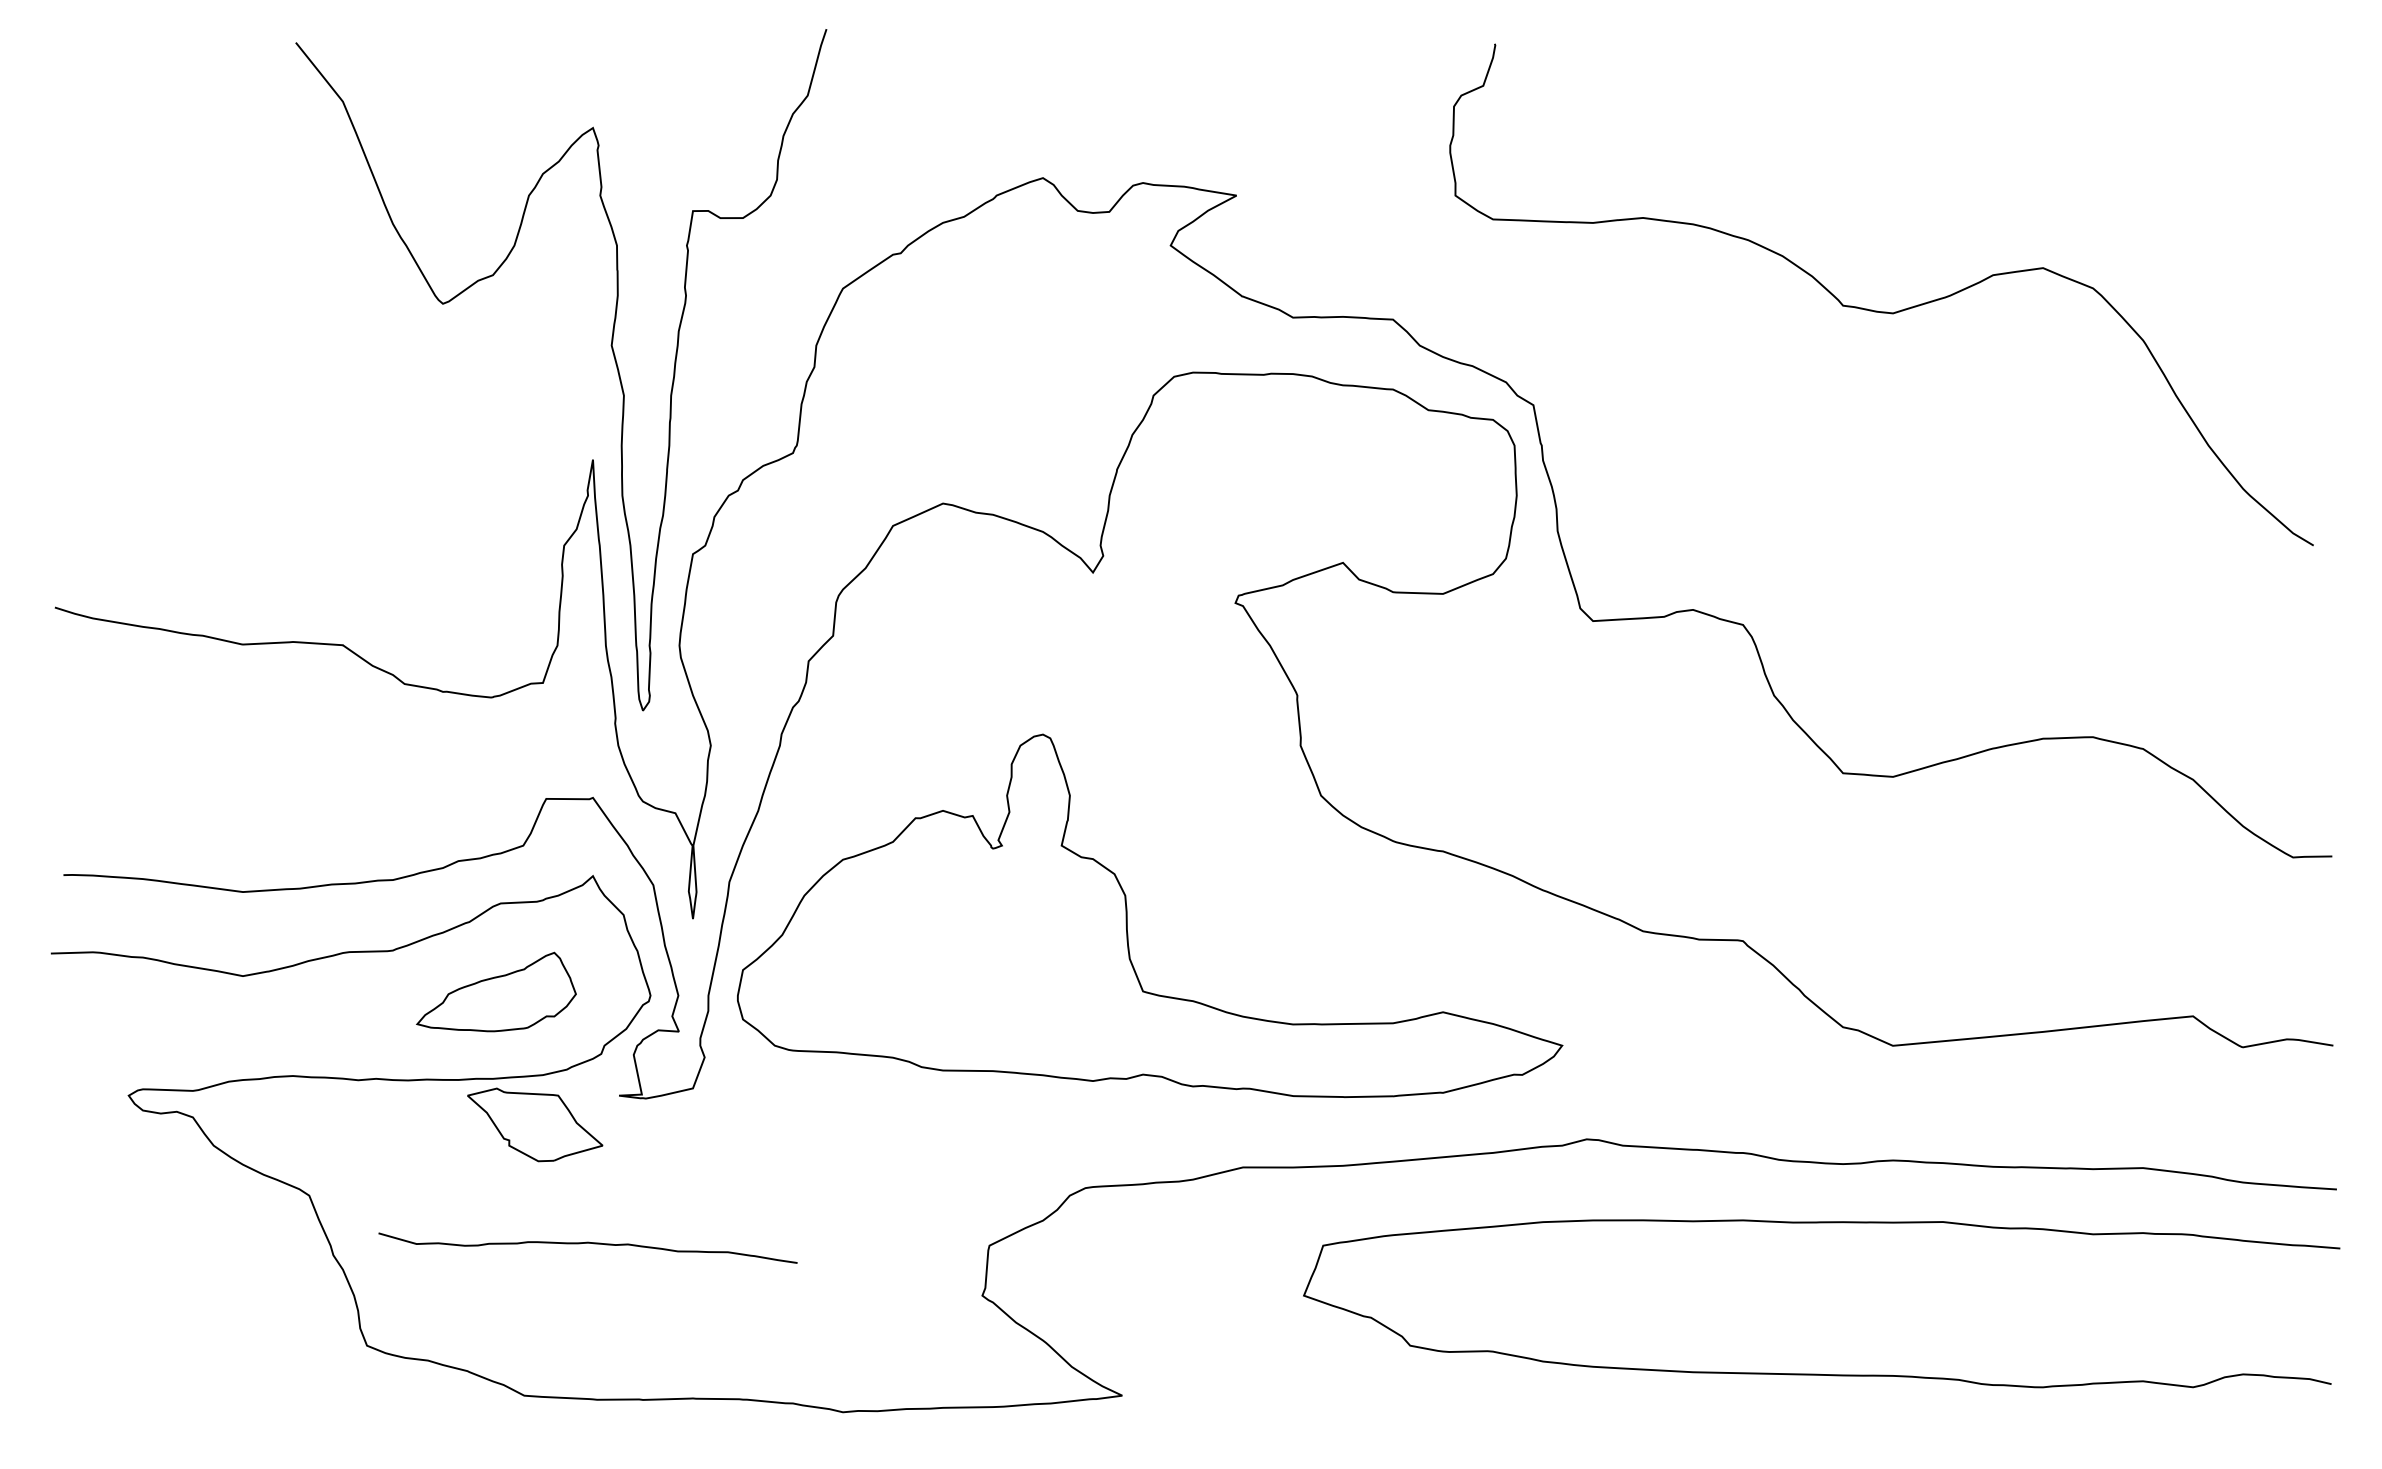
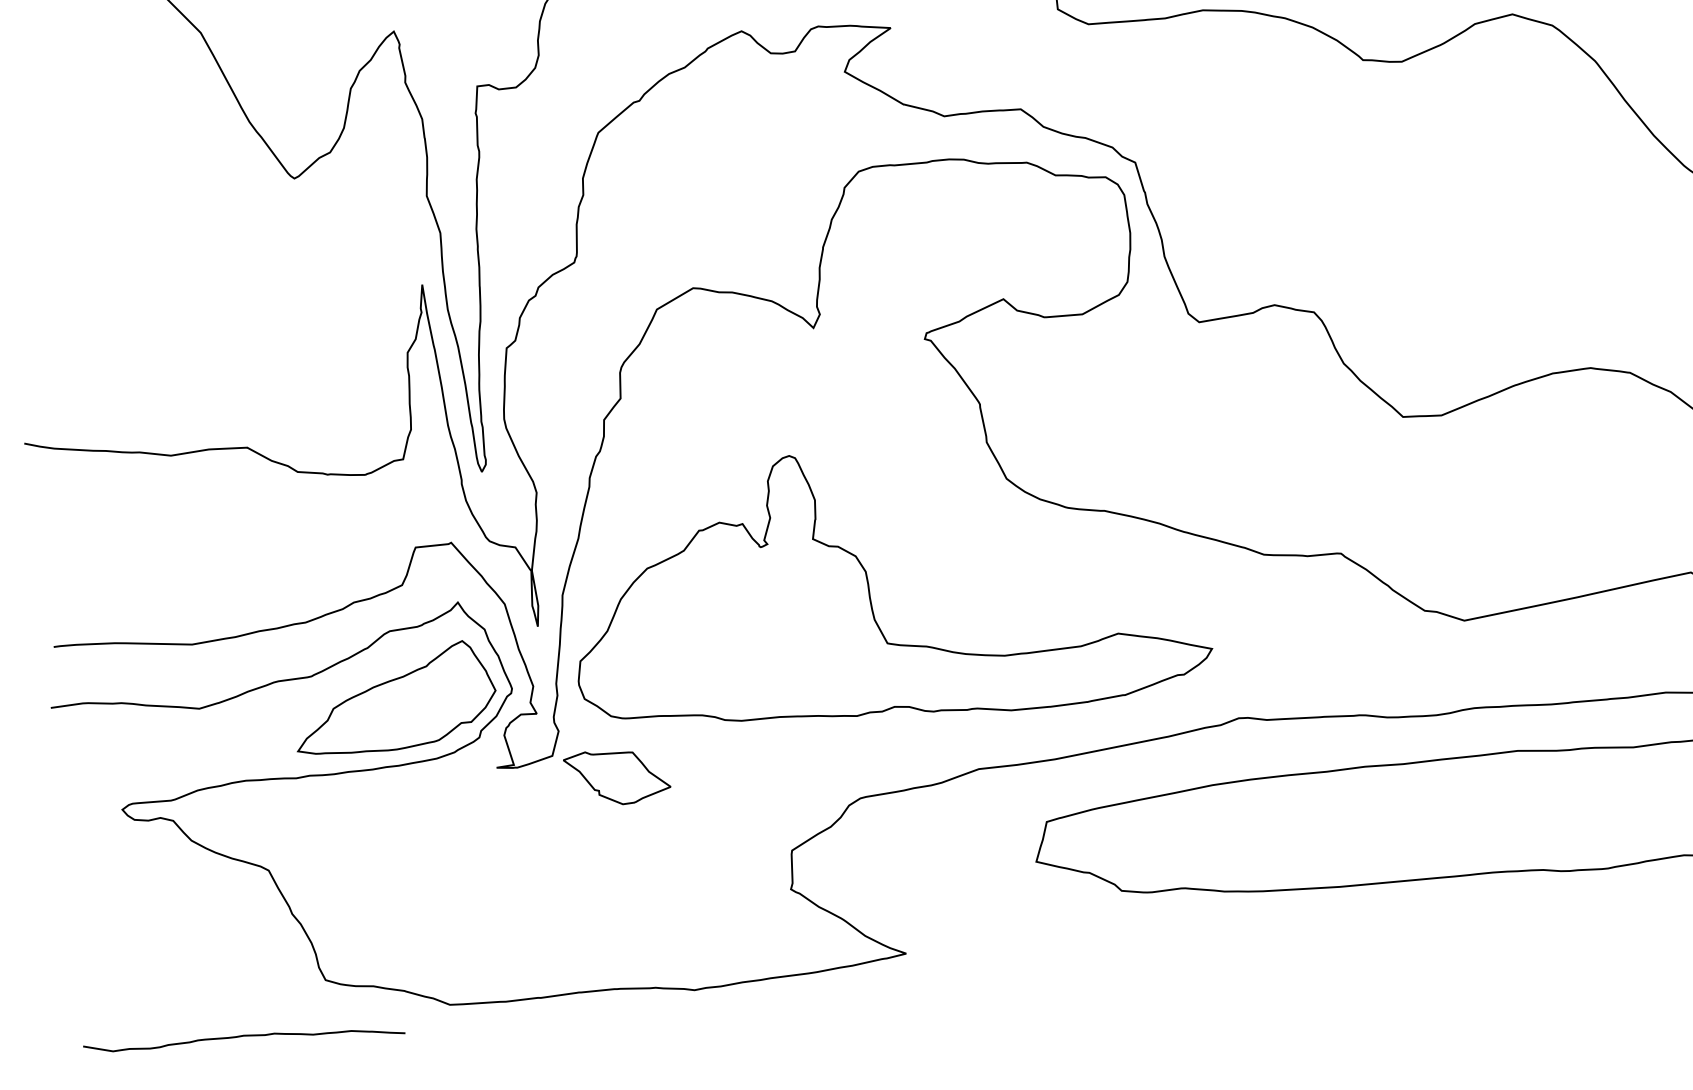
part: (496, 991) -> (394, 698), size x1.67
part: (535, 1124) -> (617, 776), moved
curve: (587, 1243) -> (243, 1036), moved

